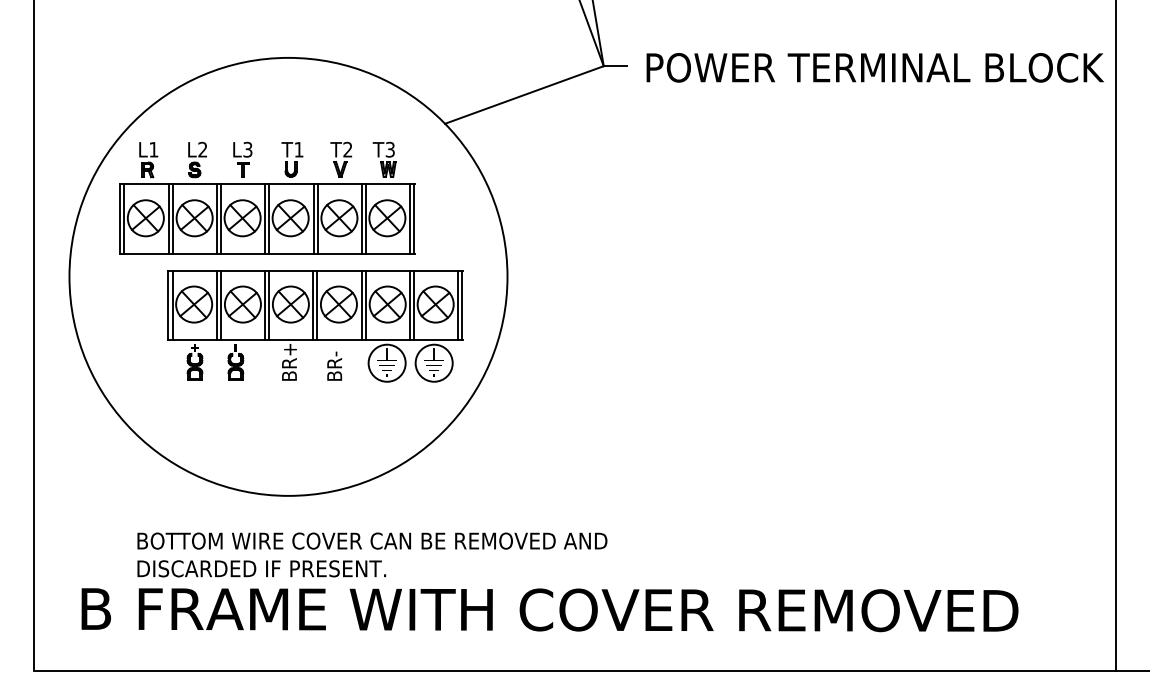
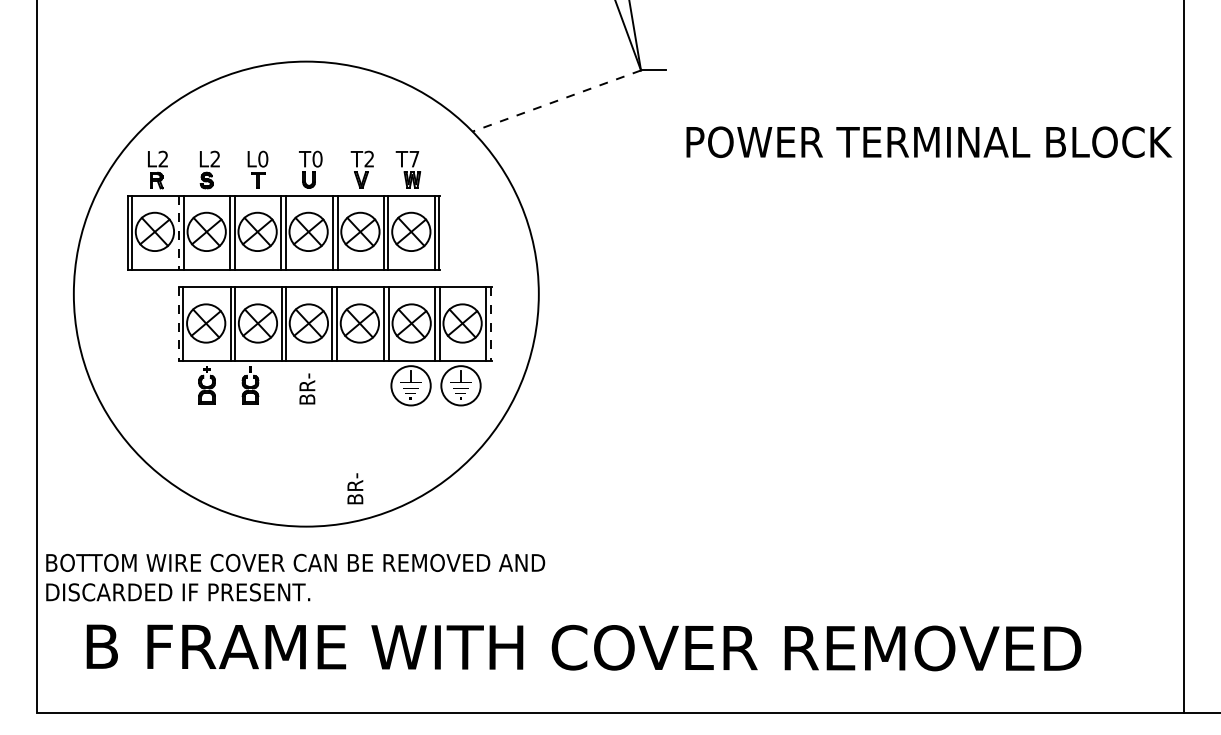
text: (874, 67) -> (928, 141), moved
line: (523, 95) -> (555, 101), solid -> dashed
text: (153, 149) -> (163, 158), L1 -> L2
text: (247, 149) -> (262, 158), L3 -> L0
text: (298, 149) -> (316, 158), T1 -> T0
text: (389, 149) -> (413, 158), T3 -> T7
line: (168, 219) -> (178, 233), solid -> dashed
line: (168, 305) -> (178, 324), solid -> dashed
line: (462, 305) -> (491, 324), solid -> dashed
text: (290, 350) -> (308, 372), BR+ -> BR-
text: (334, 365) -> (355, 487), moved
text: (372, 554) -> (295, 577), moved

